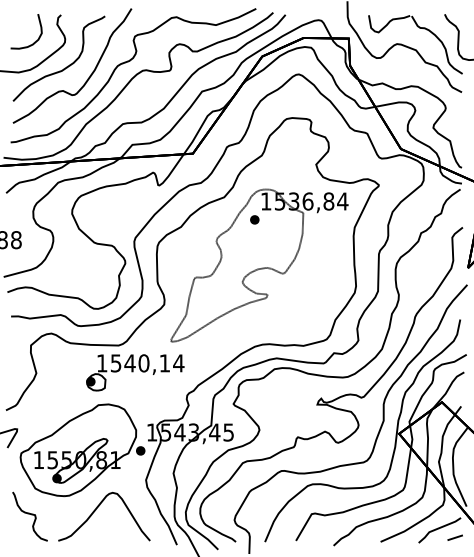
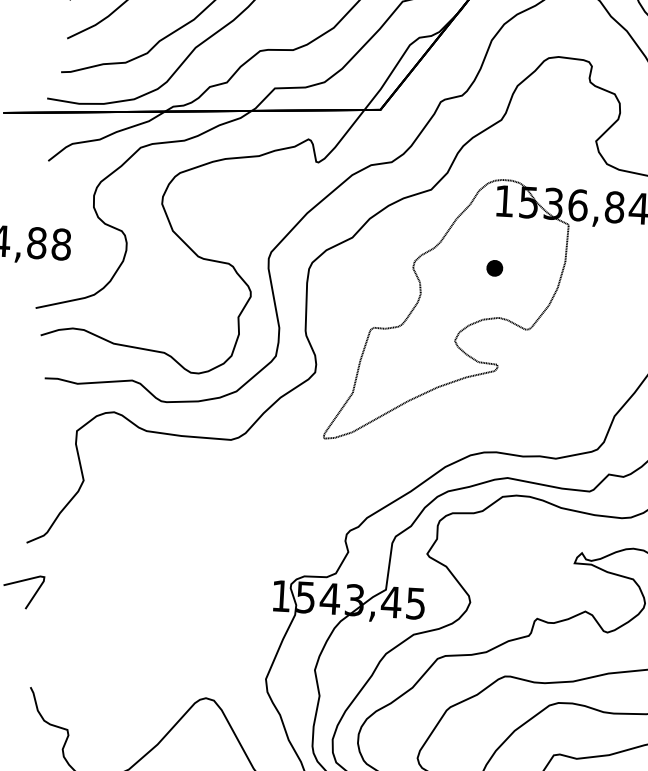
part: (254, 219) -> (494, 267), moved
part: (135, 372) -> (257, 488), removed
part: (82, 450) -> (157, 620), removed

